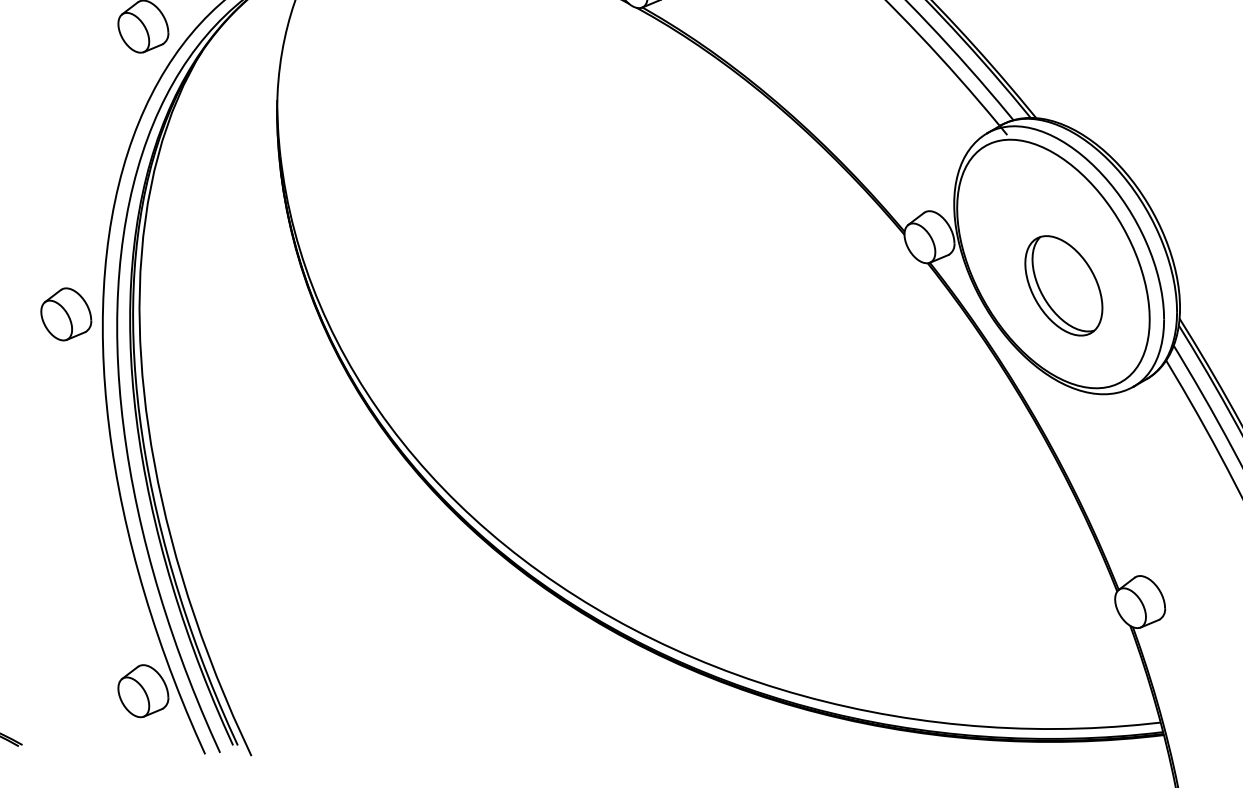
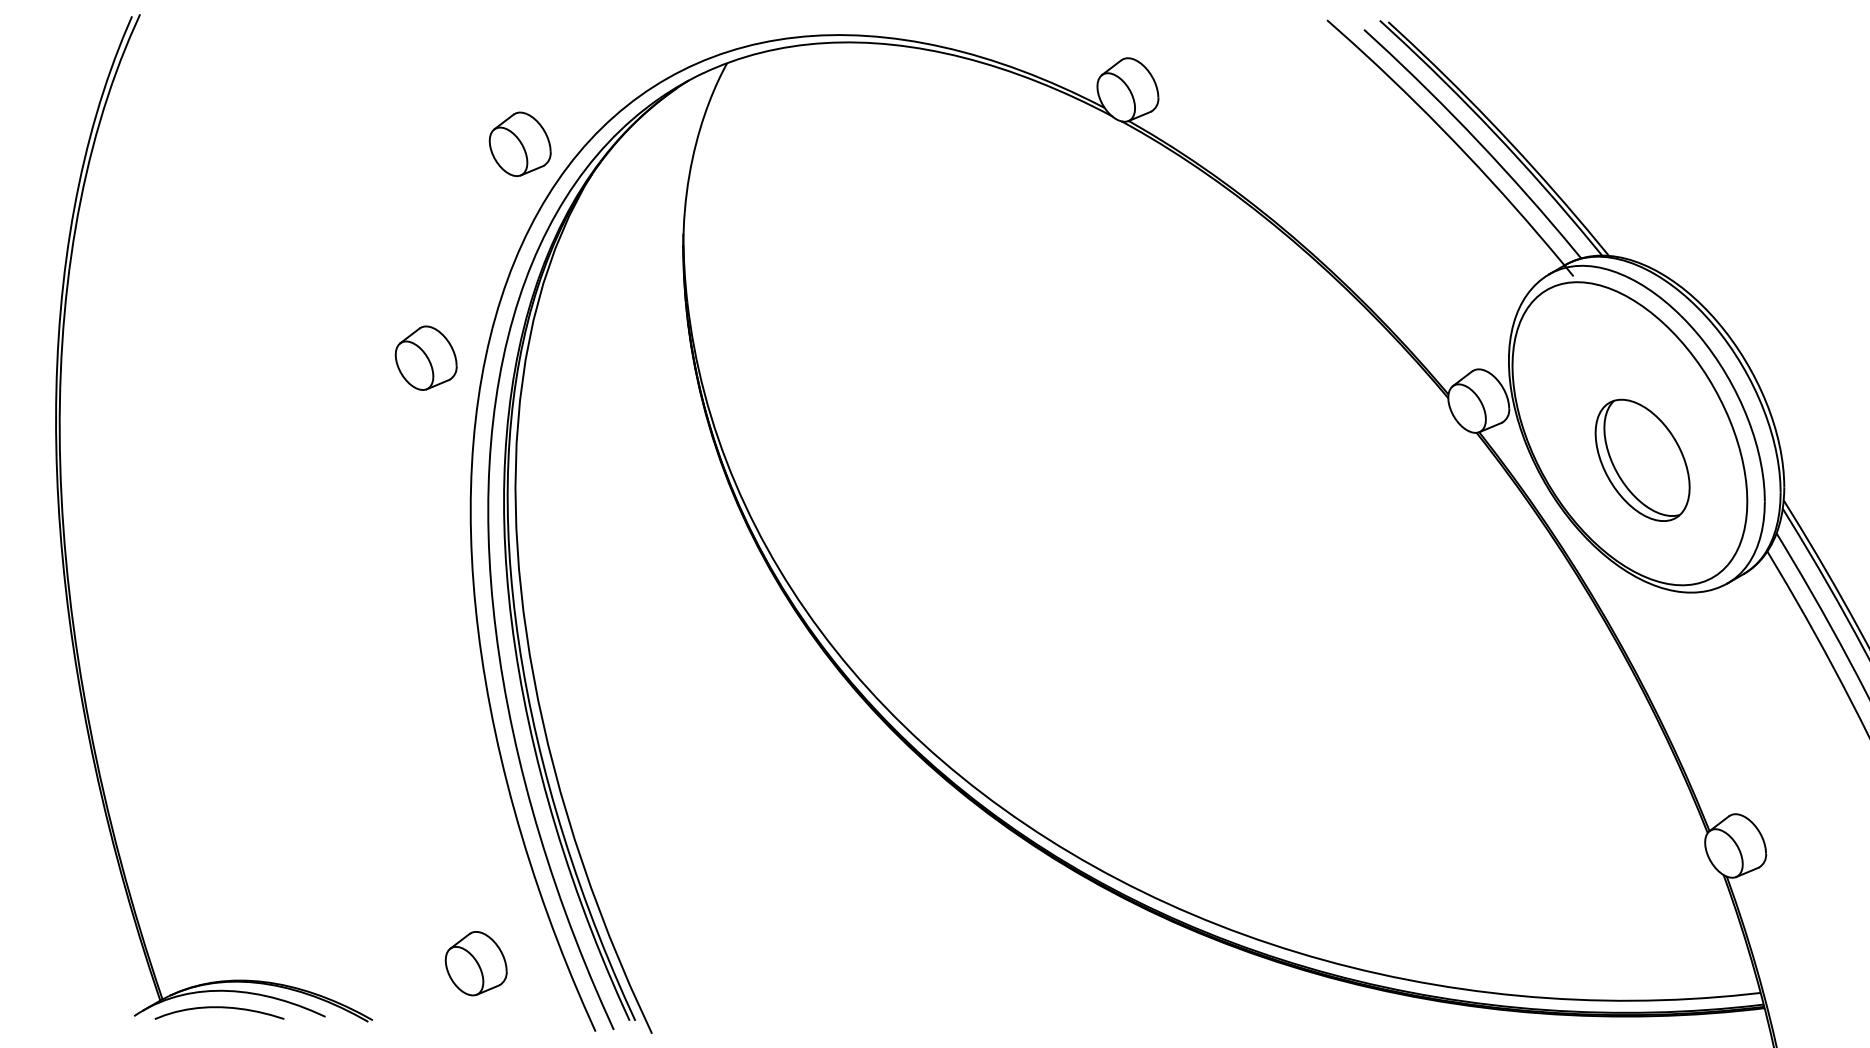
part: (65, 313) -> (425, 357), moved
part: (142, 691) -> (475, 963), moved

